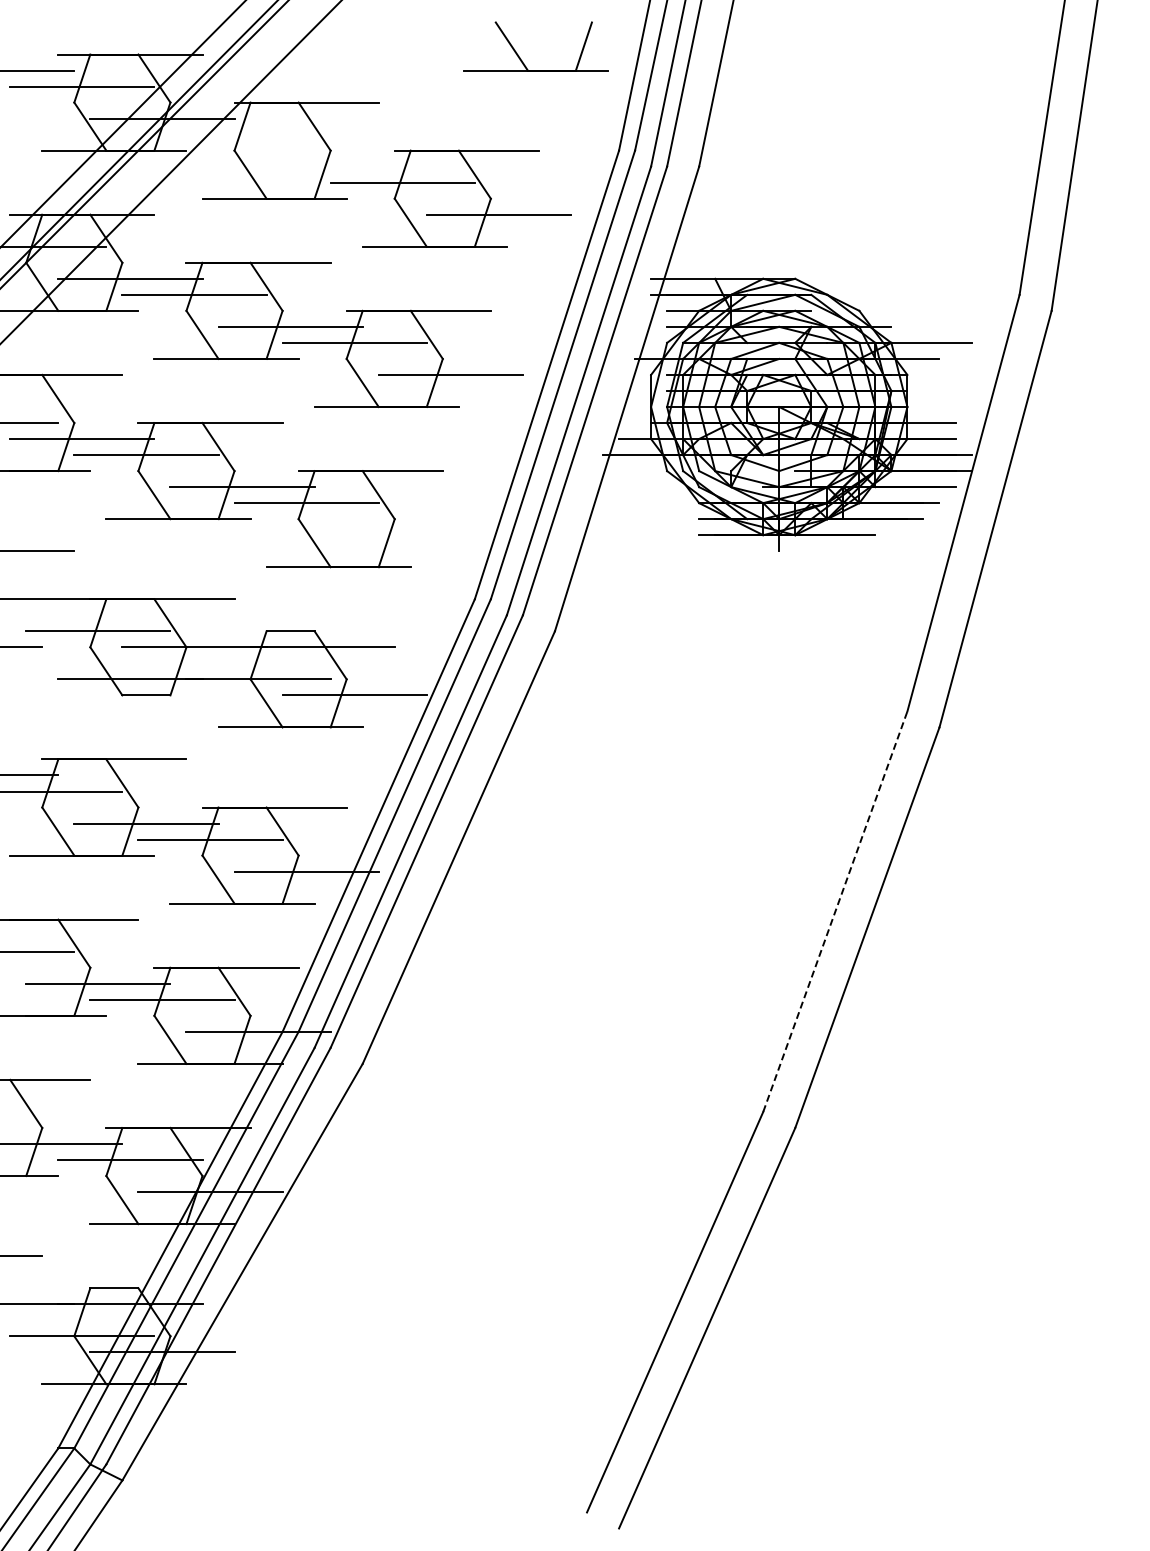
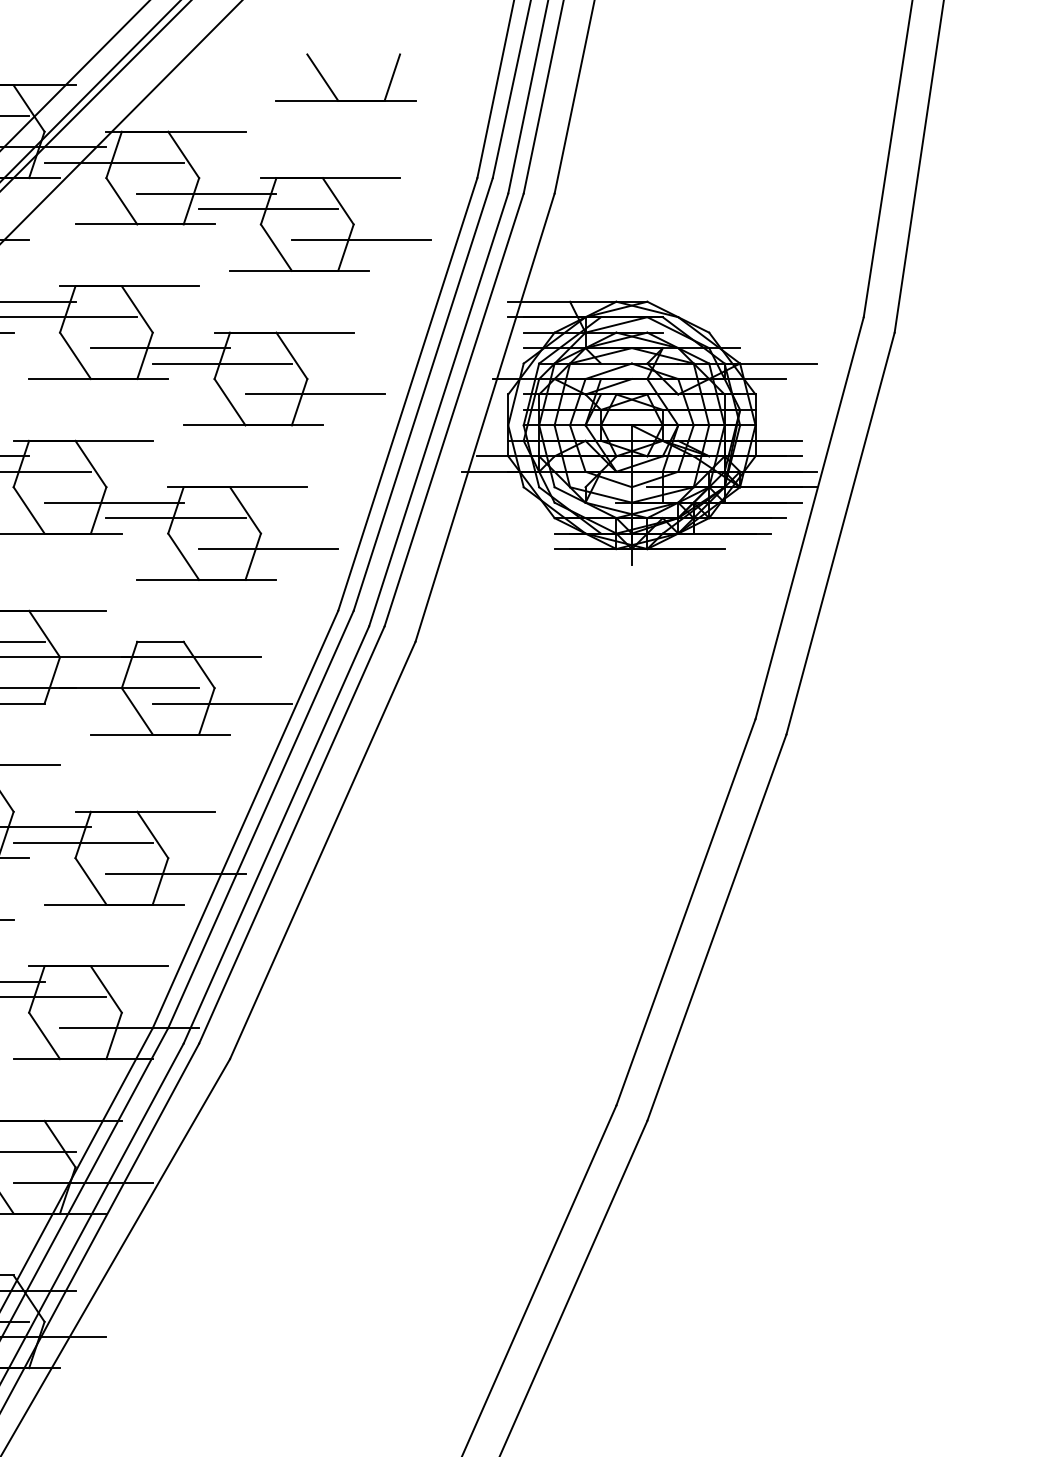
part: (520, 57) -> (331, 88), moved
line: (242, 134) -> (114, 162), added
line: (338, 166) -> (206, 193), added
line: (402, 535) -> (268, 549), added
line: (835, 911) -> (686, 912), dashed -> solid

